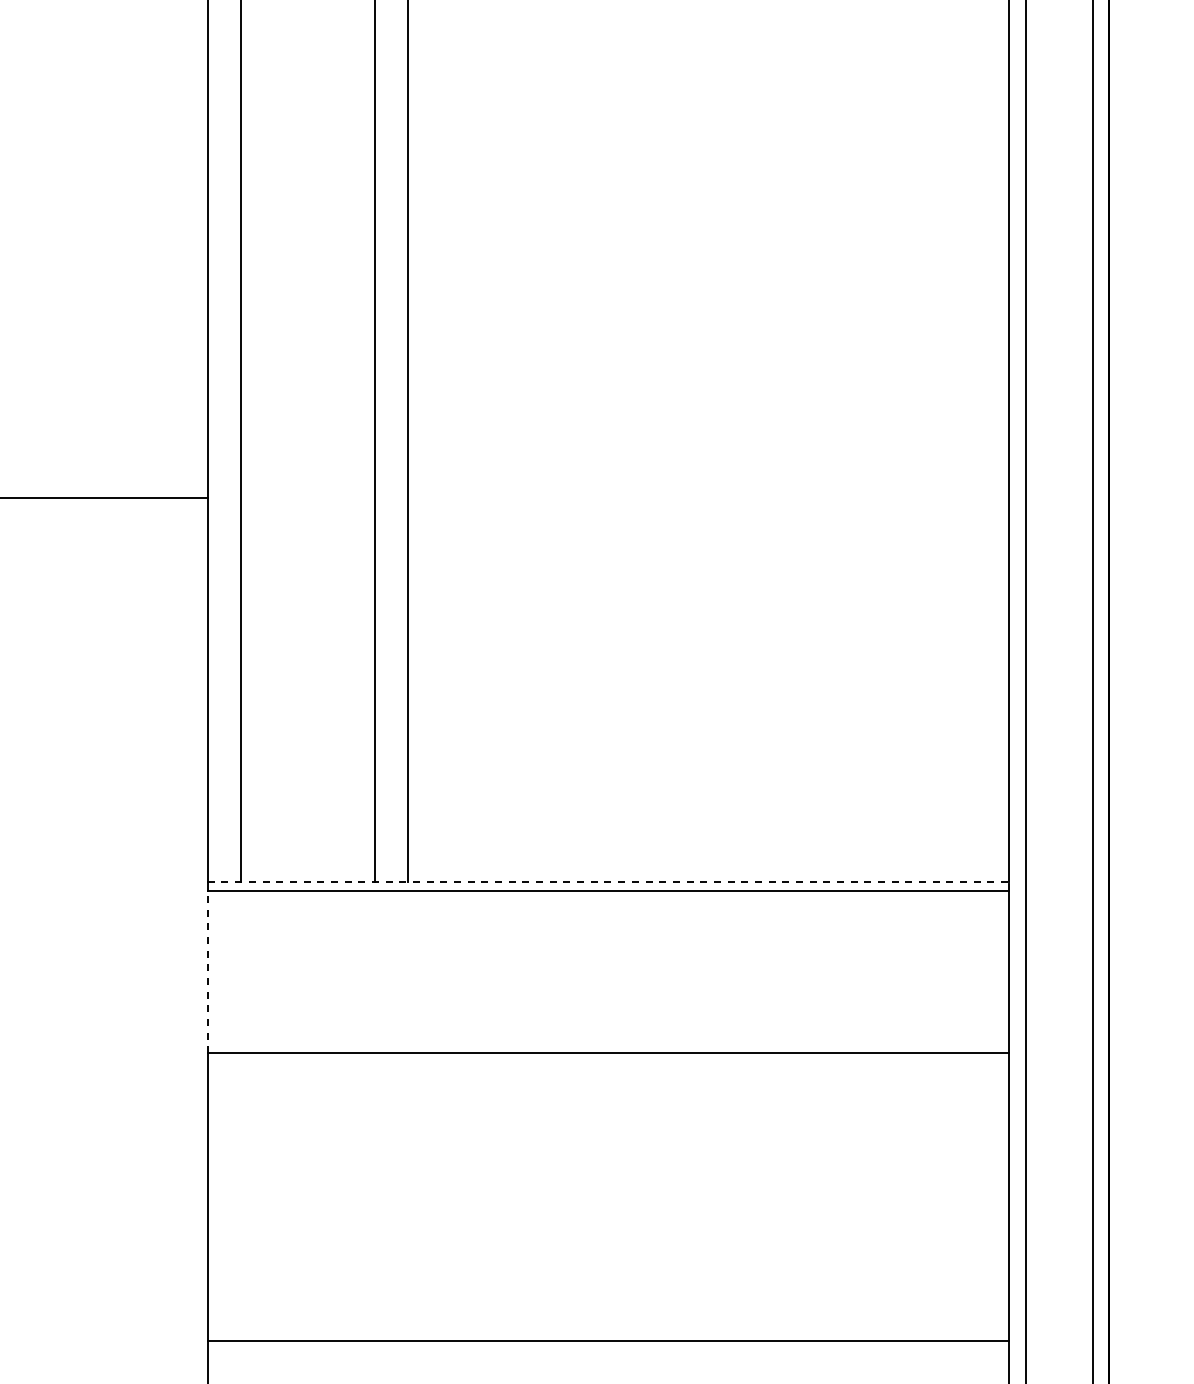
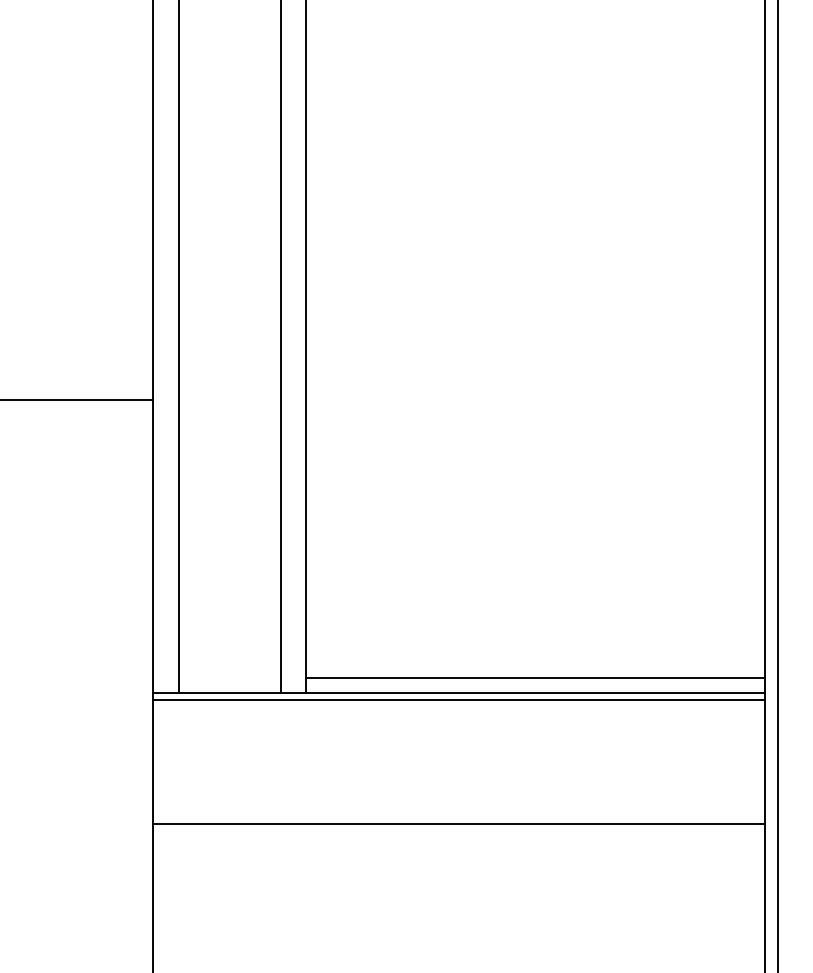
line: (708, 861) -> (535, 677), added
line: (608, 881) -> (459, 692), dashed -> solid
line: (207, 971) -> (153, 761), dashed -> solid

